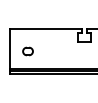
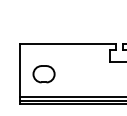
part: (27, 51) -> (43, 74), size x1.6

